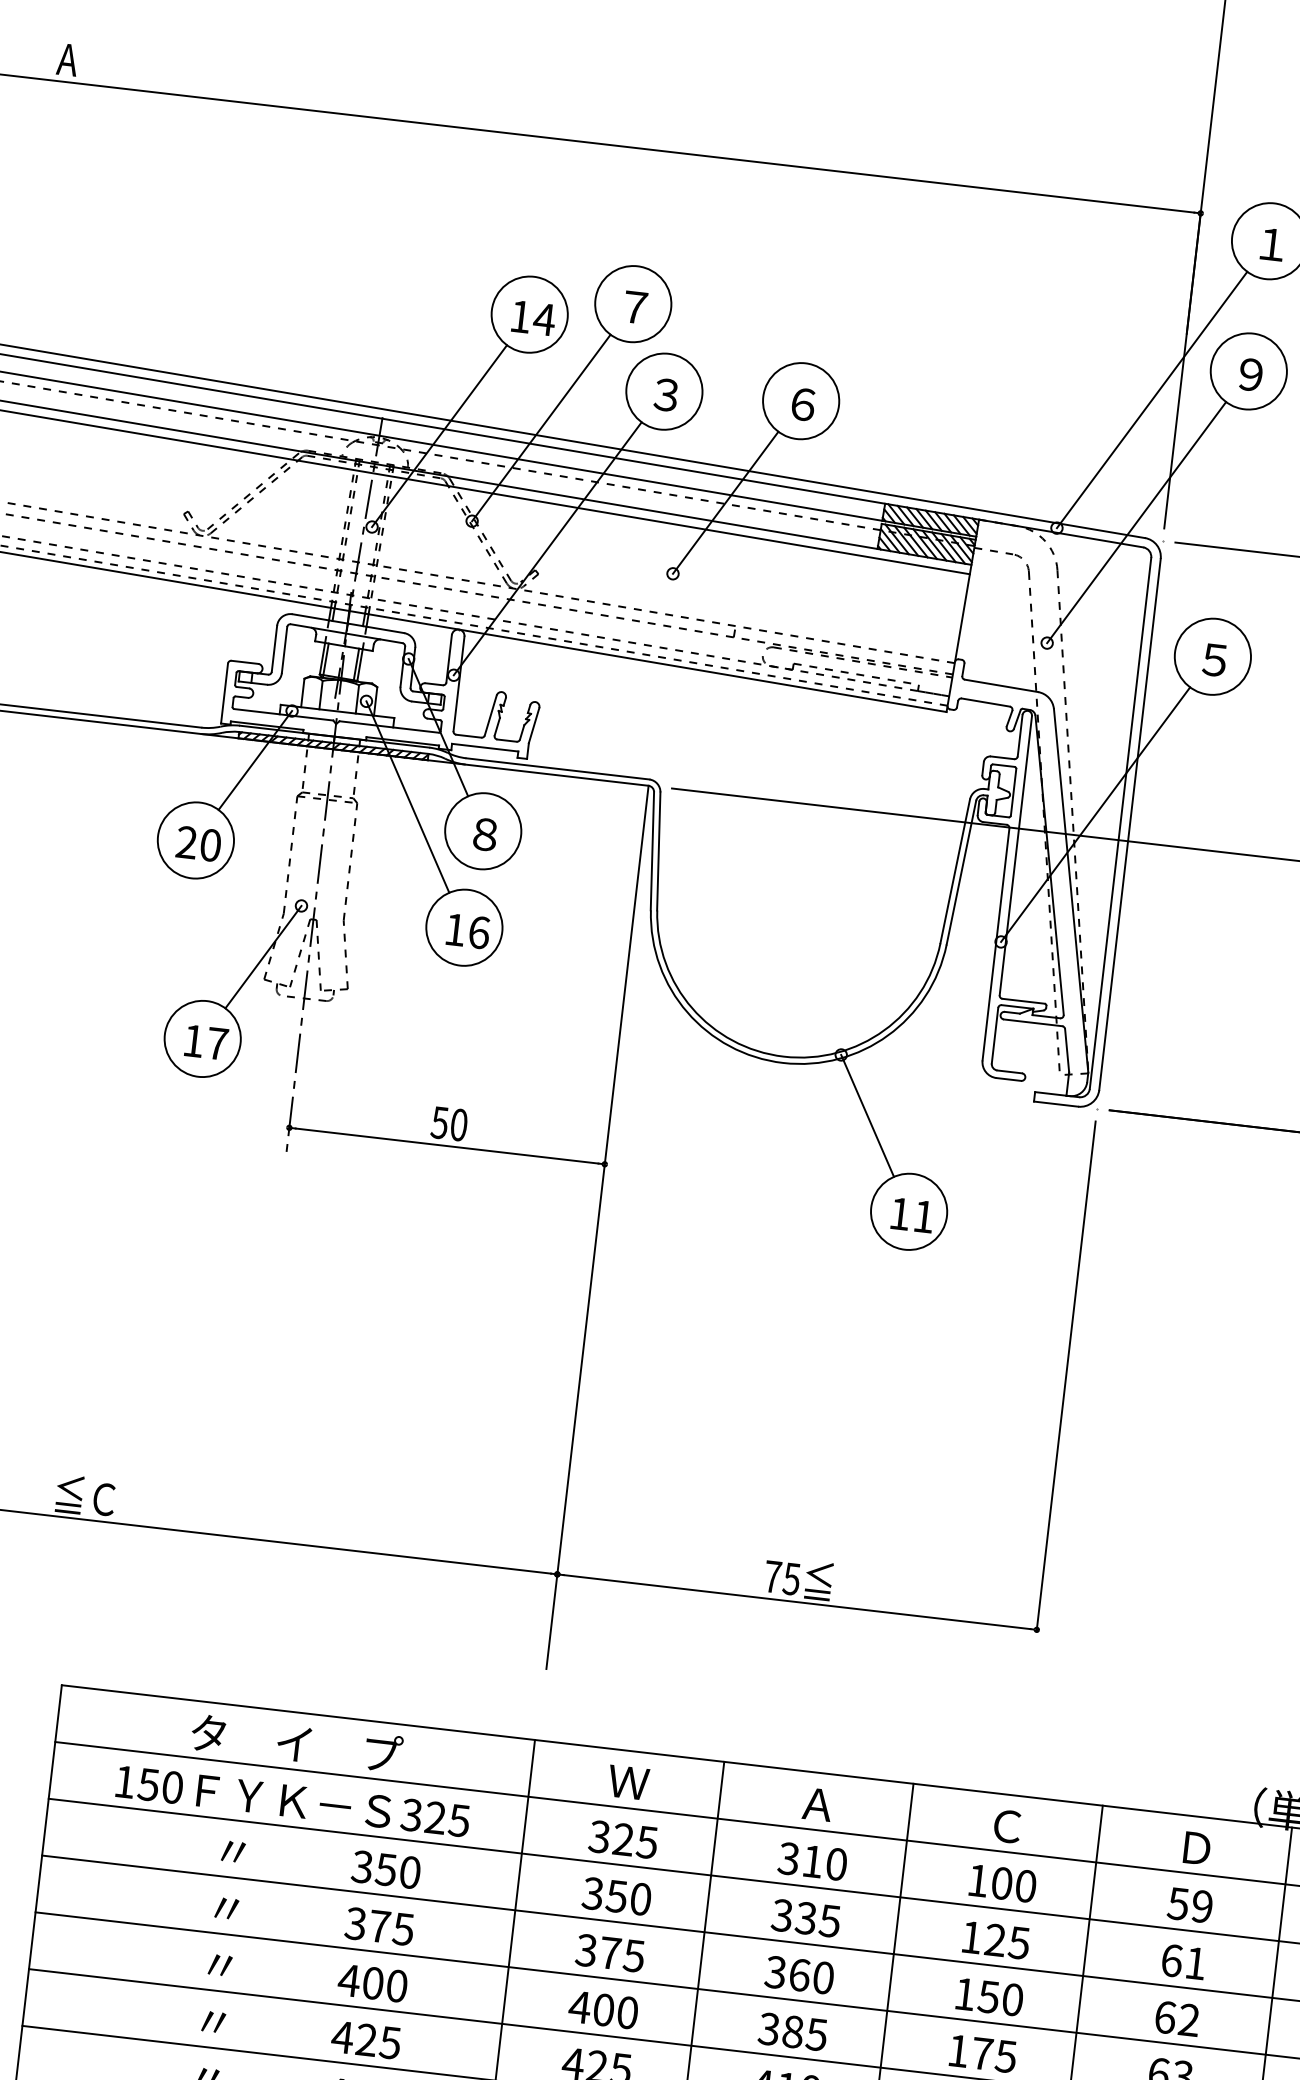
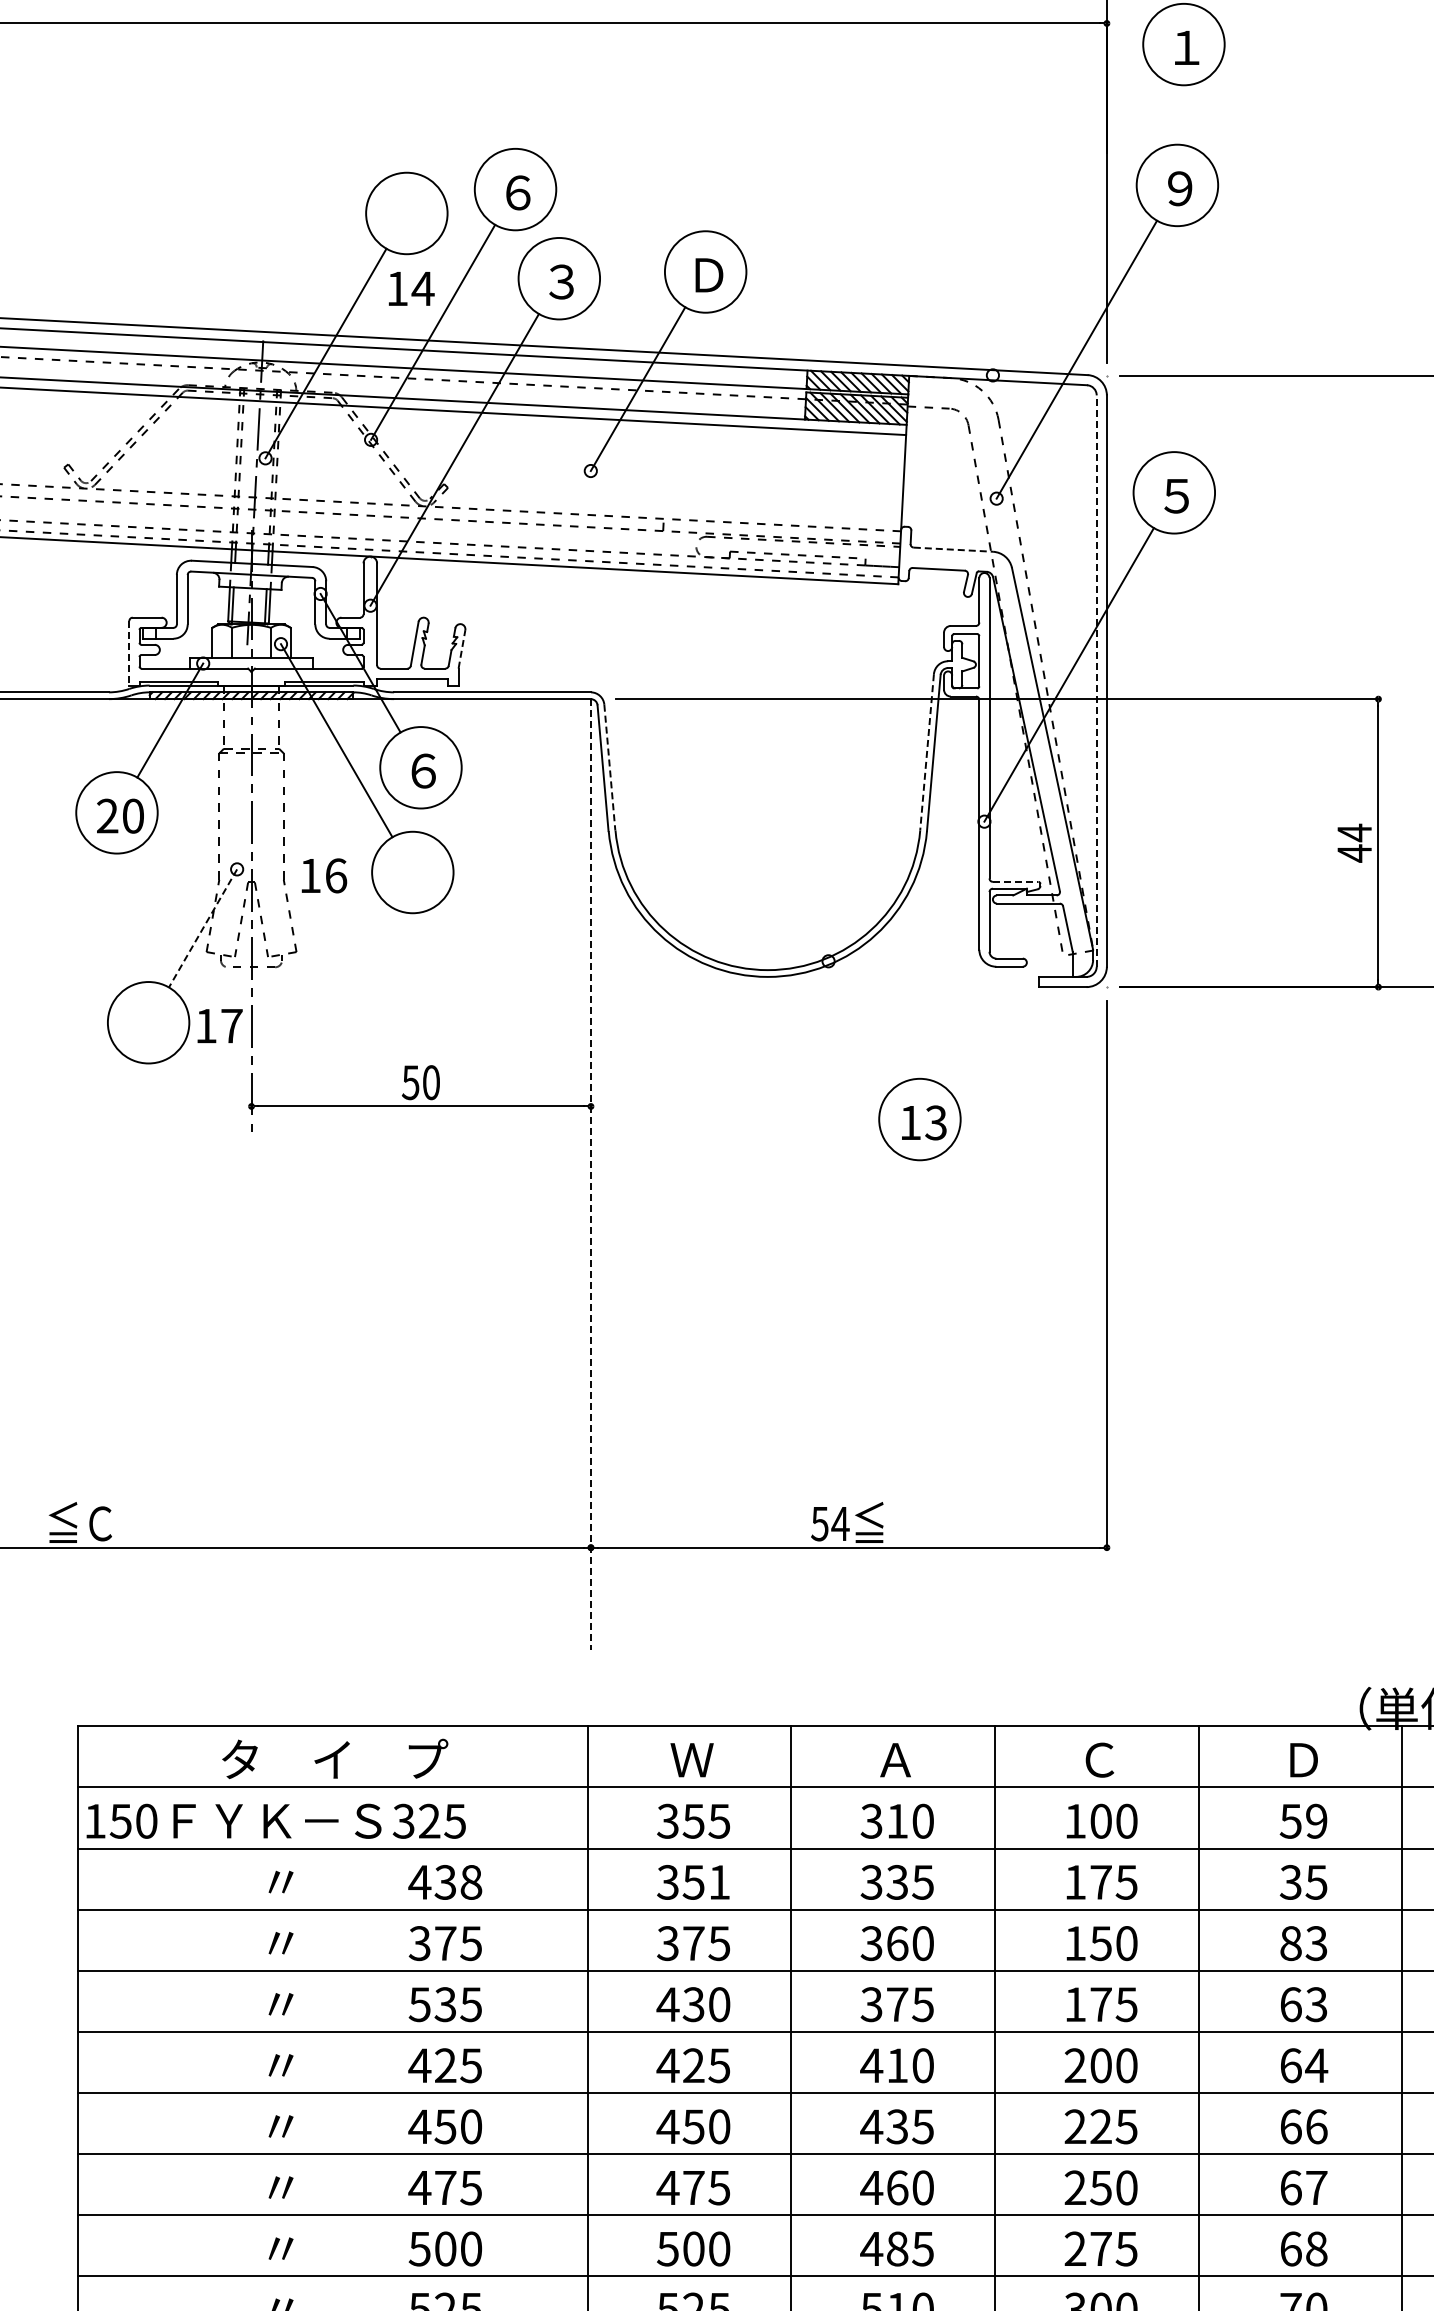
text: (635, 307) -> (518, 192), ７ -> ６
text: (533, 317) -> (411, 288), moved
line: (1151, 399) -> (1077, 227), removed
text: (804, 403) -> (709, 274), ６ -> Ｄ
line: (1001, 685) -> (953, 549), solid -> dashed
line: (224, 693) -> (129, 653), solid -> dashed
line: (533, 725) -> (461, 649), solid -> dashed
line: (1120, 823) -> (1096, 681), solid -> dashed
text: (485, 834) -> (423, 770), ８ -> ６
line: (658, 852) -> (609, 768), solid -> dashed
line: (955, 871) -> (927, 752), solid -> dashed
text: (468, 931) -> (324, 875), moved
line: (262, 957) -> (202, 928), solid -> dashed
line: (1023, 1000) -> (1015, 881), solid -> dashed
text: (206, 1041) -> (219, 1025), moved
line: (867, 1115) -> (863, 1022), removed
text: (923, 1216) -> (935, 1122), 11 -> 13
line: (597, 1227) -> (590, 1174), solid -> dashed
text: (782, 1578) -> (830, 1524), 75 -> 54
text: (292, 1800) -> (275, 1820), moved
text: (623, 1838) -> (693, 1820), 325 -> 355
text: (386, 1869) -> (445, 1882), 350 -> 438
text: (640, 1898) -> (719, 1881), 350 -> 351
text: (994, 1939) -> (1100, 1881), 125 -> 175
text: (1183, 1961) -> (1303, 1881), 61 -> 35
text: (373, 1983) -> (445, 2004), 400 -> 535
text: (603, 2009) -> (693, 2004), 400 -> 430
text: (1176, 2018) -> (1303, 1943), 62 -> 83
text: (793, 2031) -> (897, 2004), 385 -> 375

